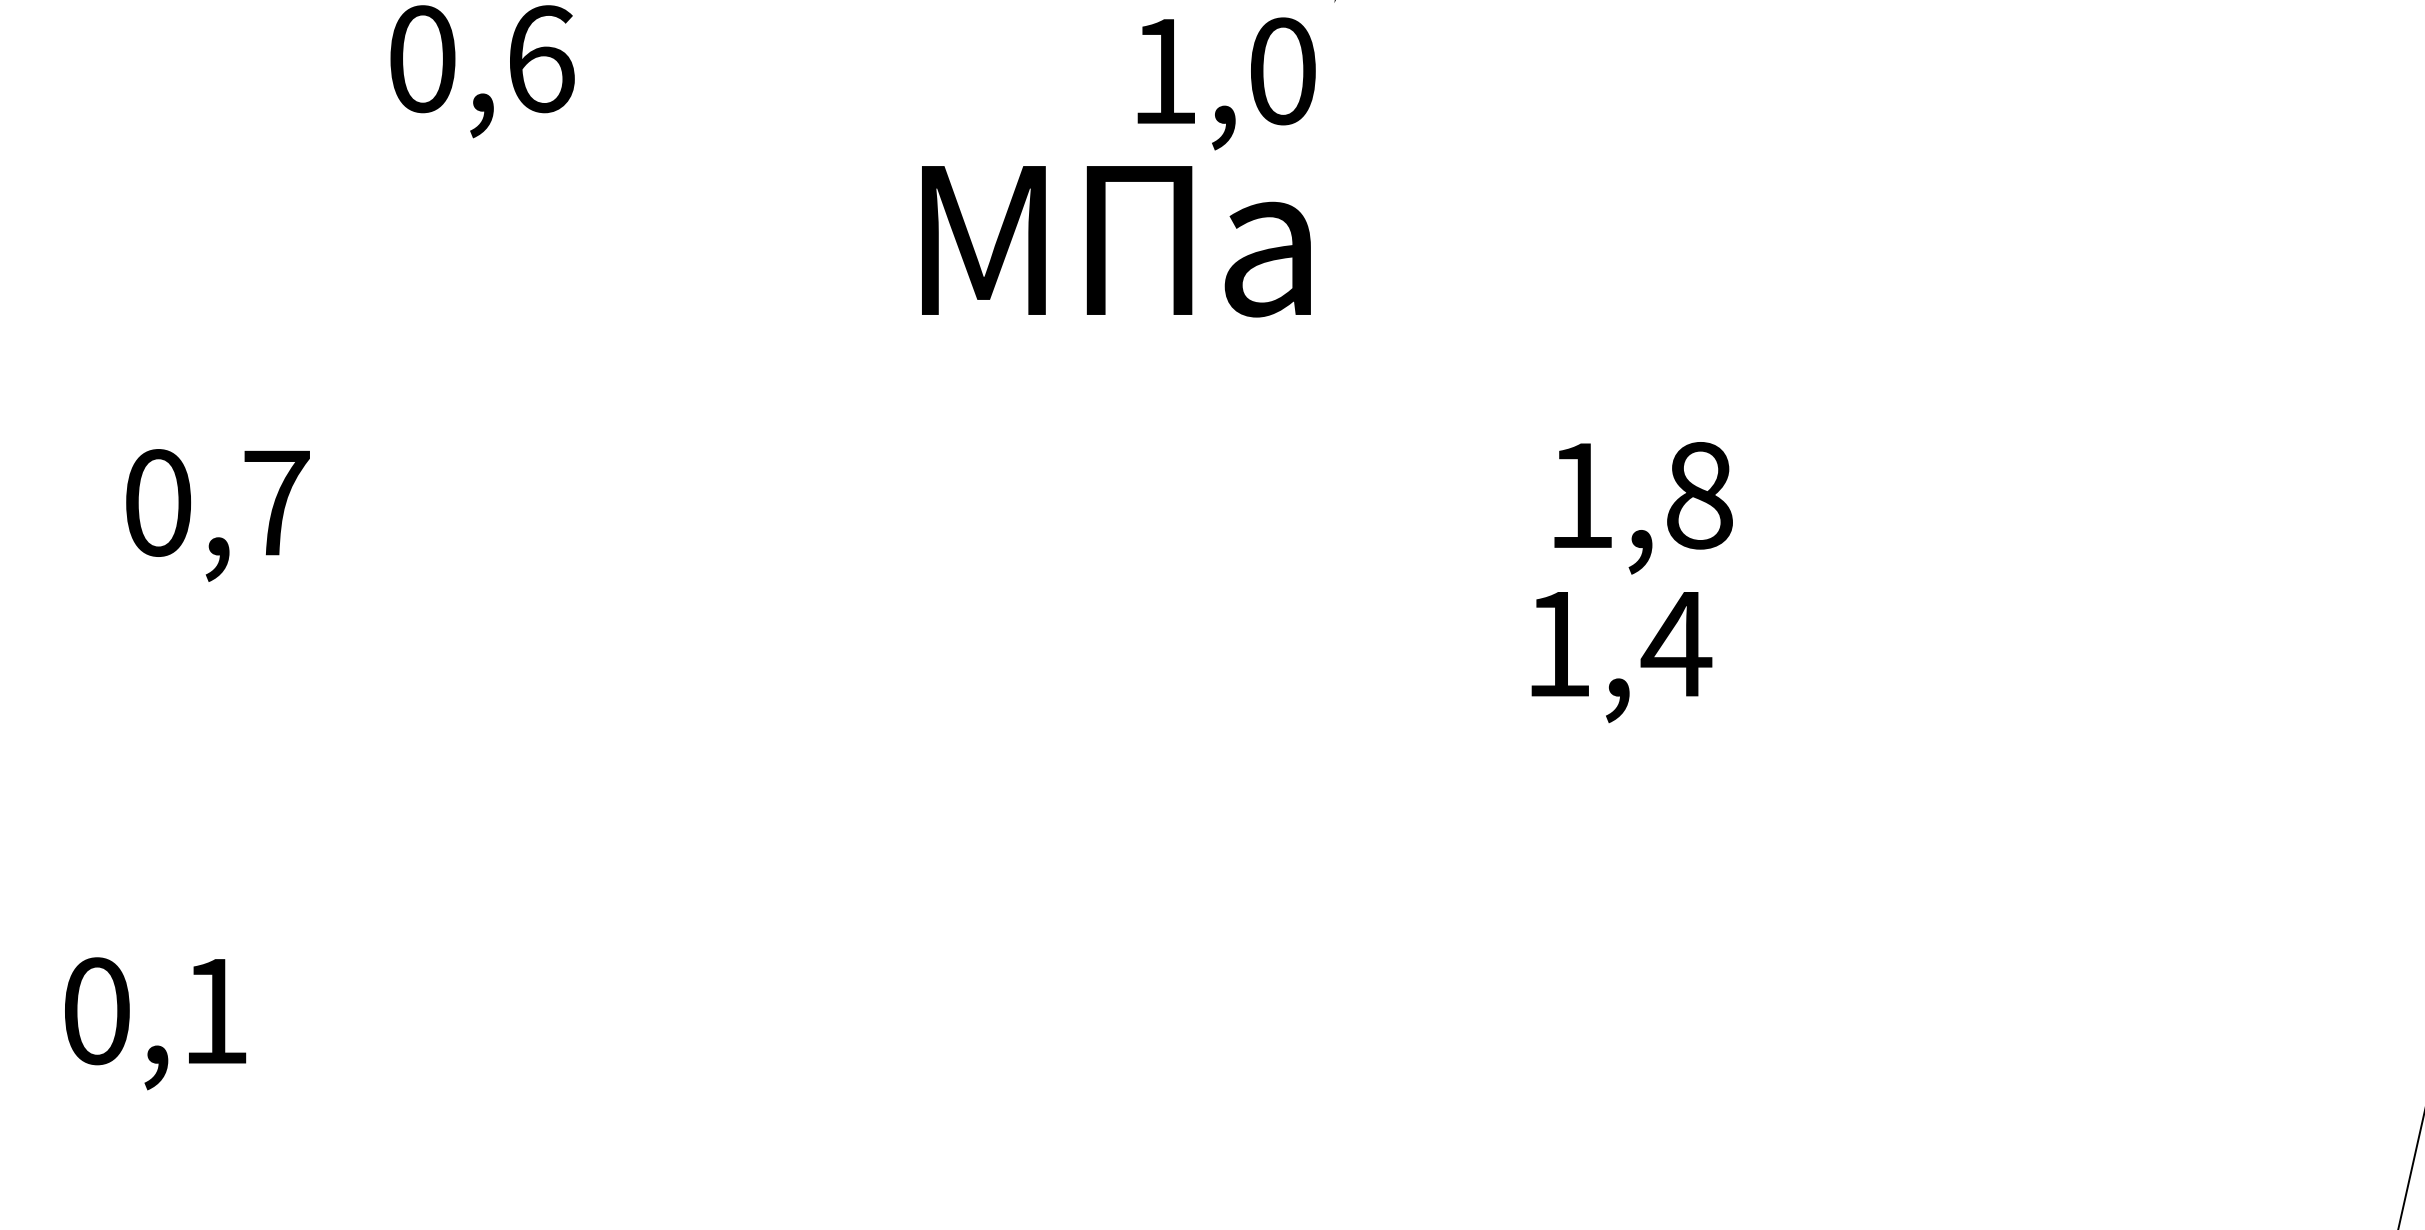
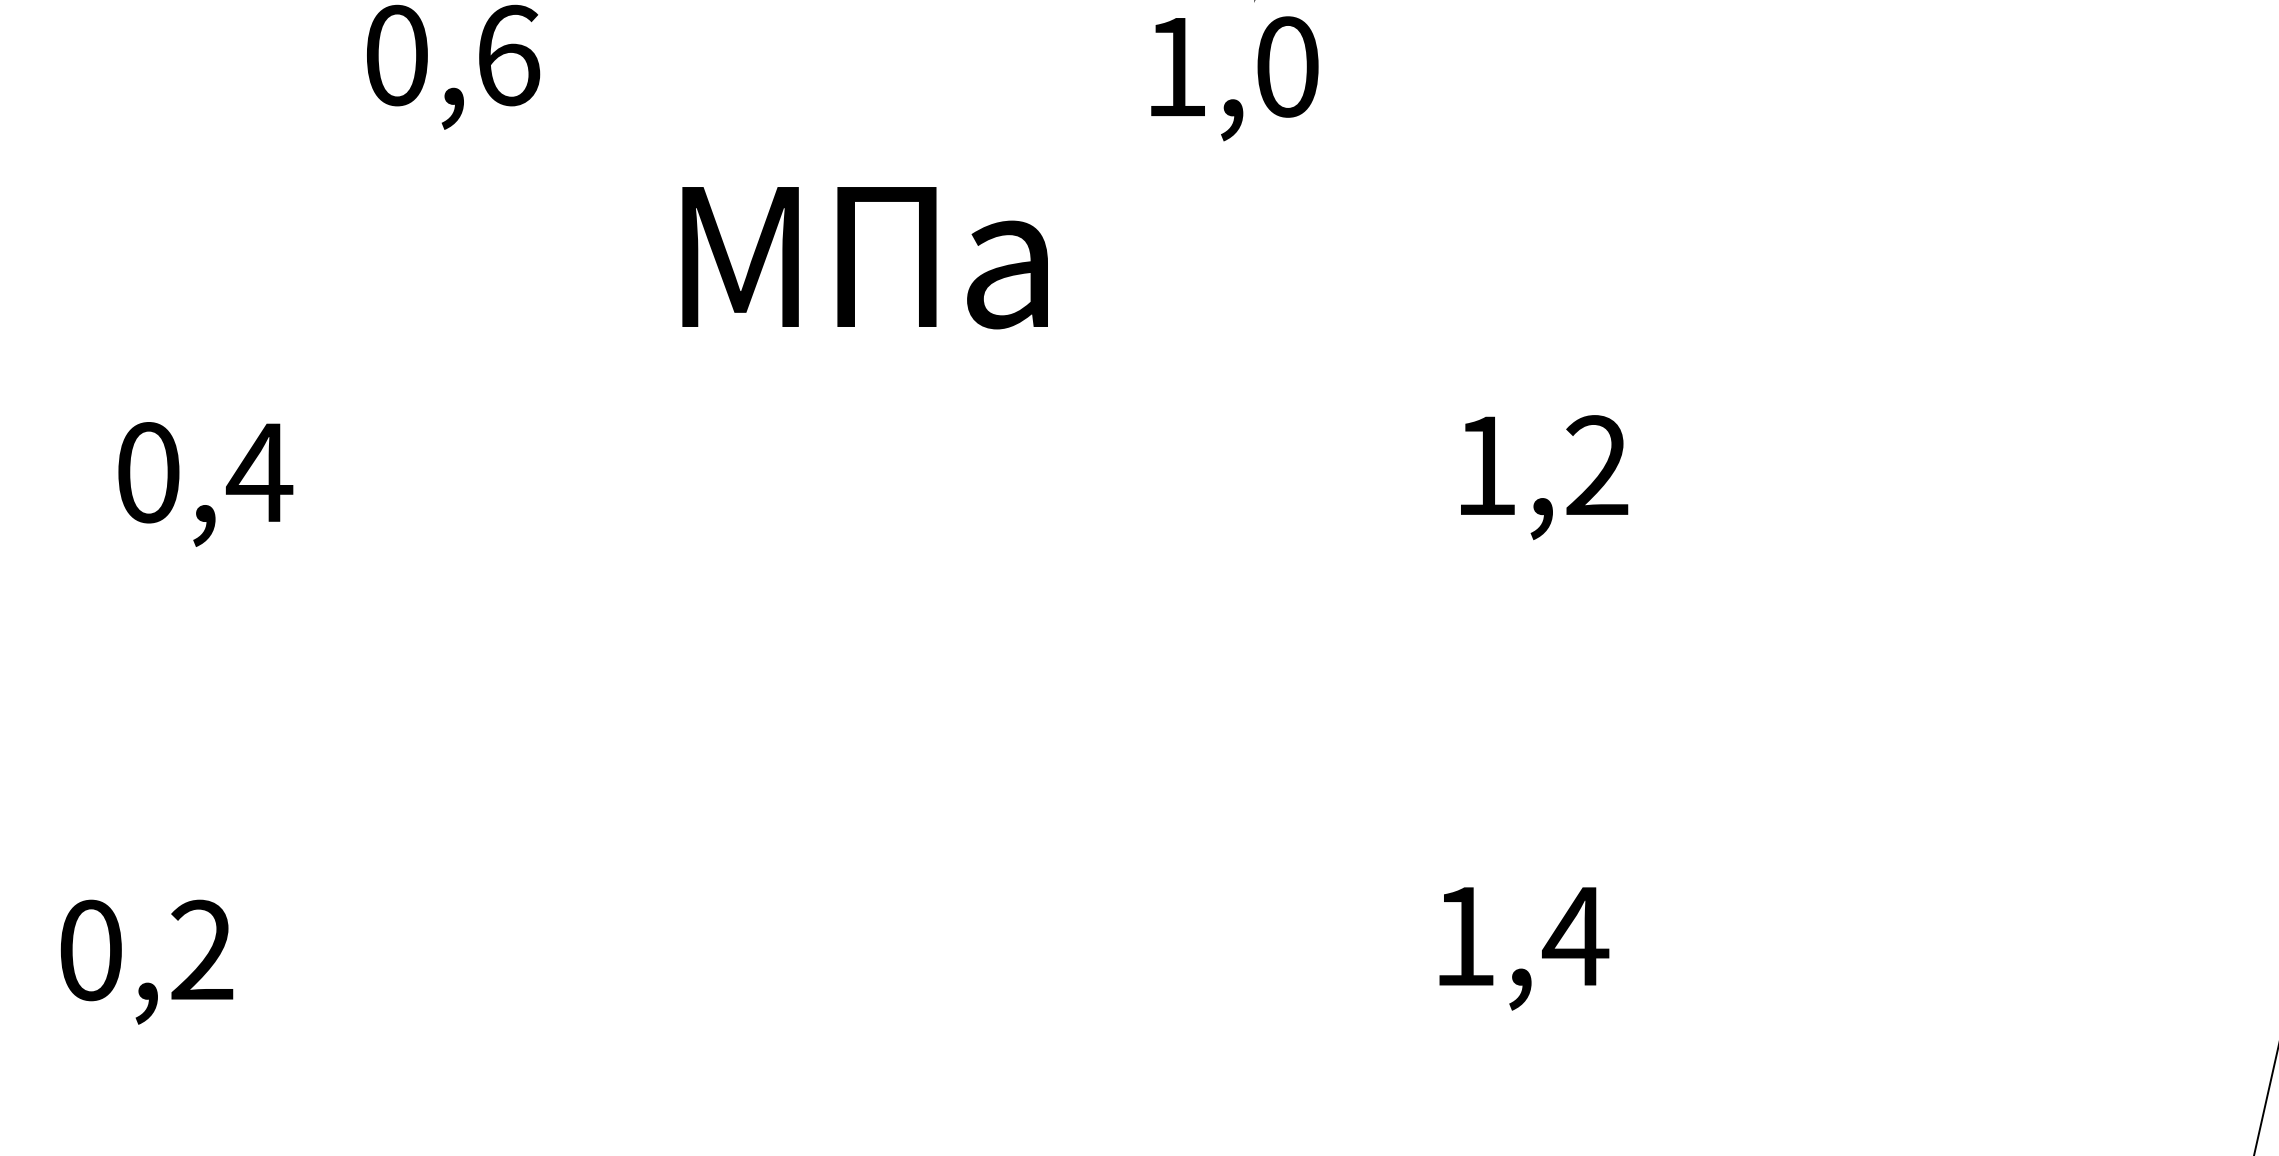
text: (1226, 83) -> (1234, 78), moved
text: (1115, 242) -> (864, 258), moved
text: (1699, 495) -> (1597, 465), 1,8 -> 1,2
text: (276, 502) -> (259, 472), 0,7 -> 0,4
text: (1622, 657) -> (1524, 948), moved
text: (215, 1010) -> (202, 949), 0,1 -> 0,2

